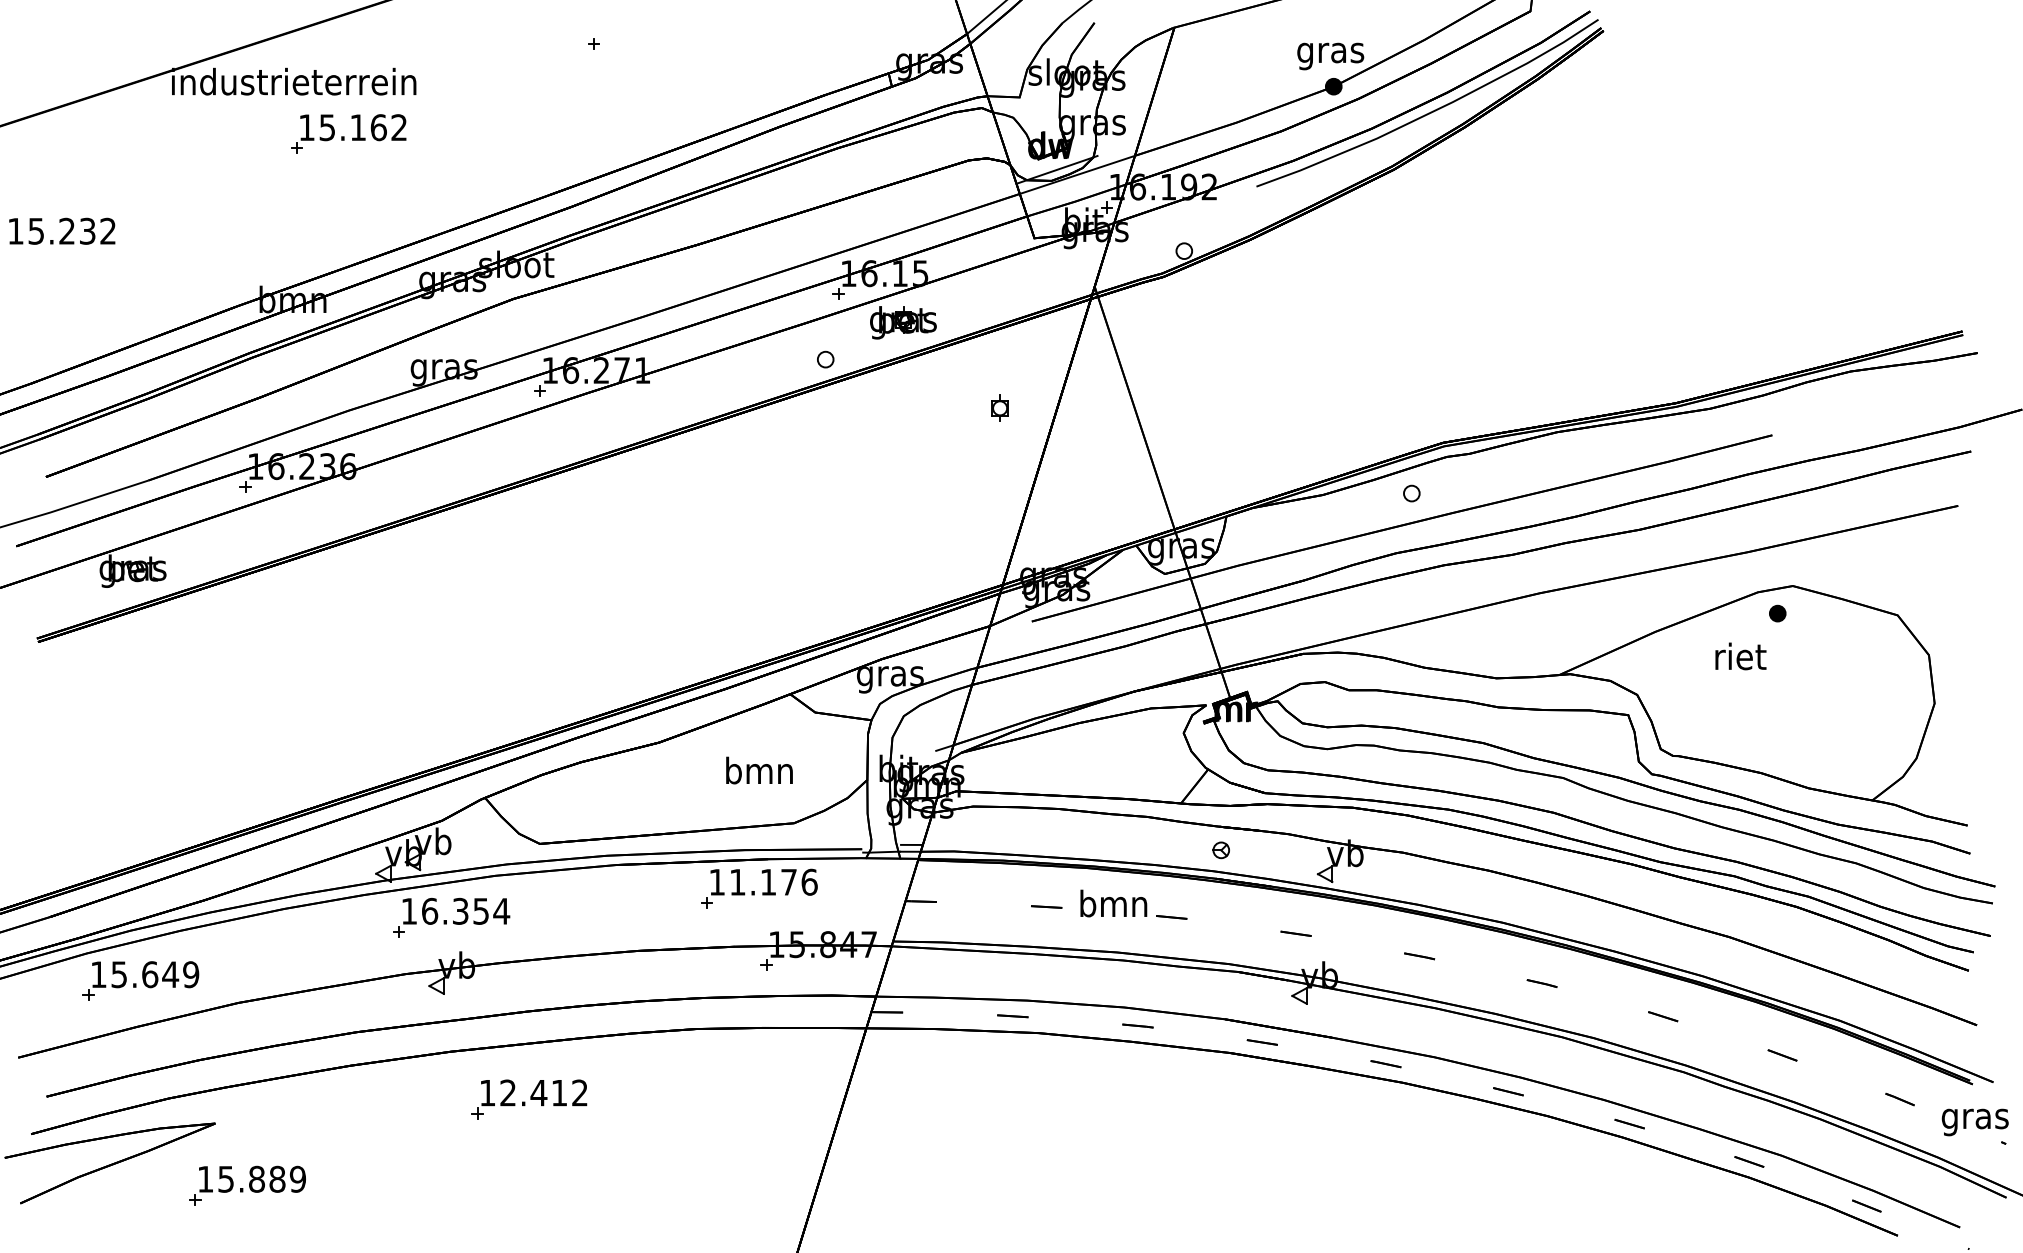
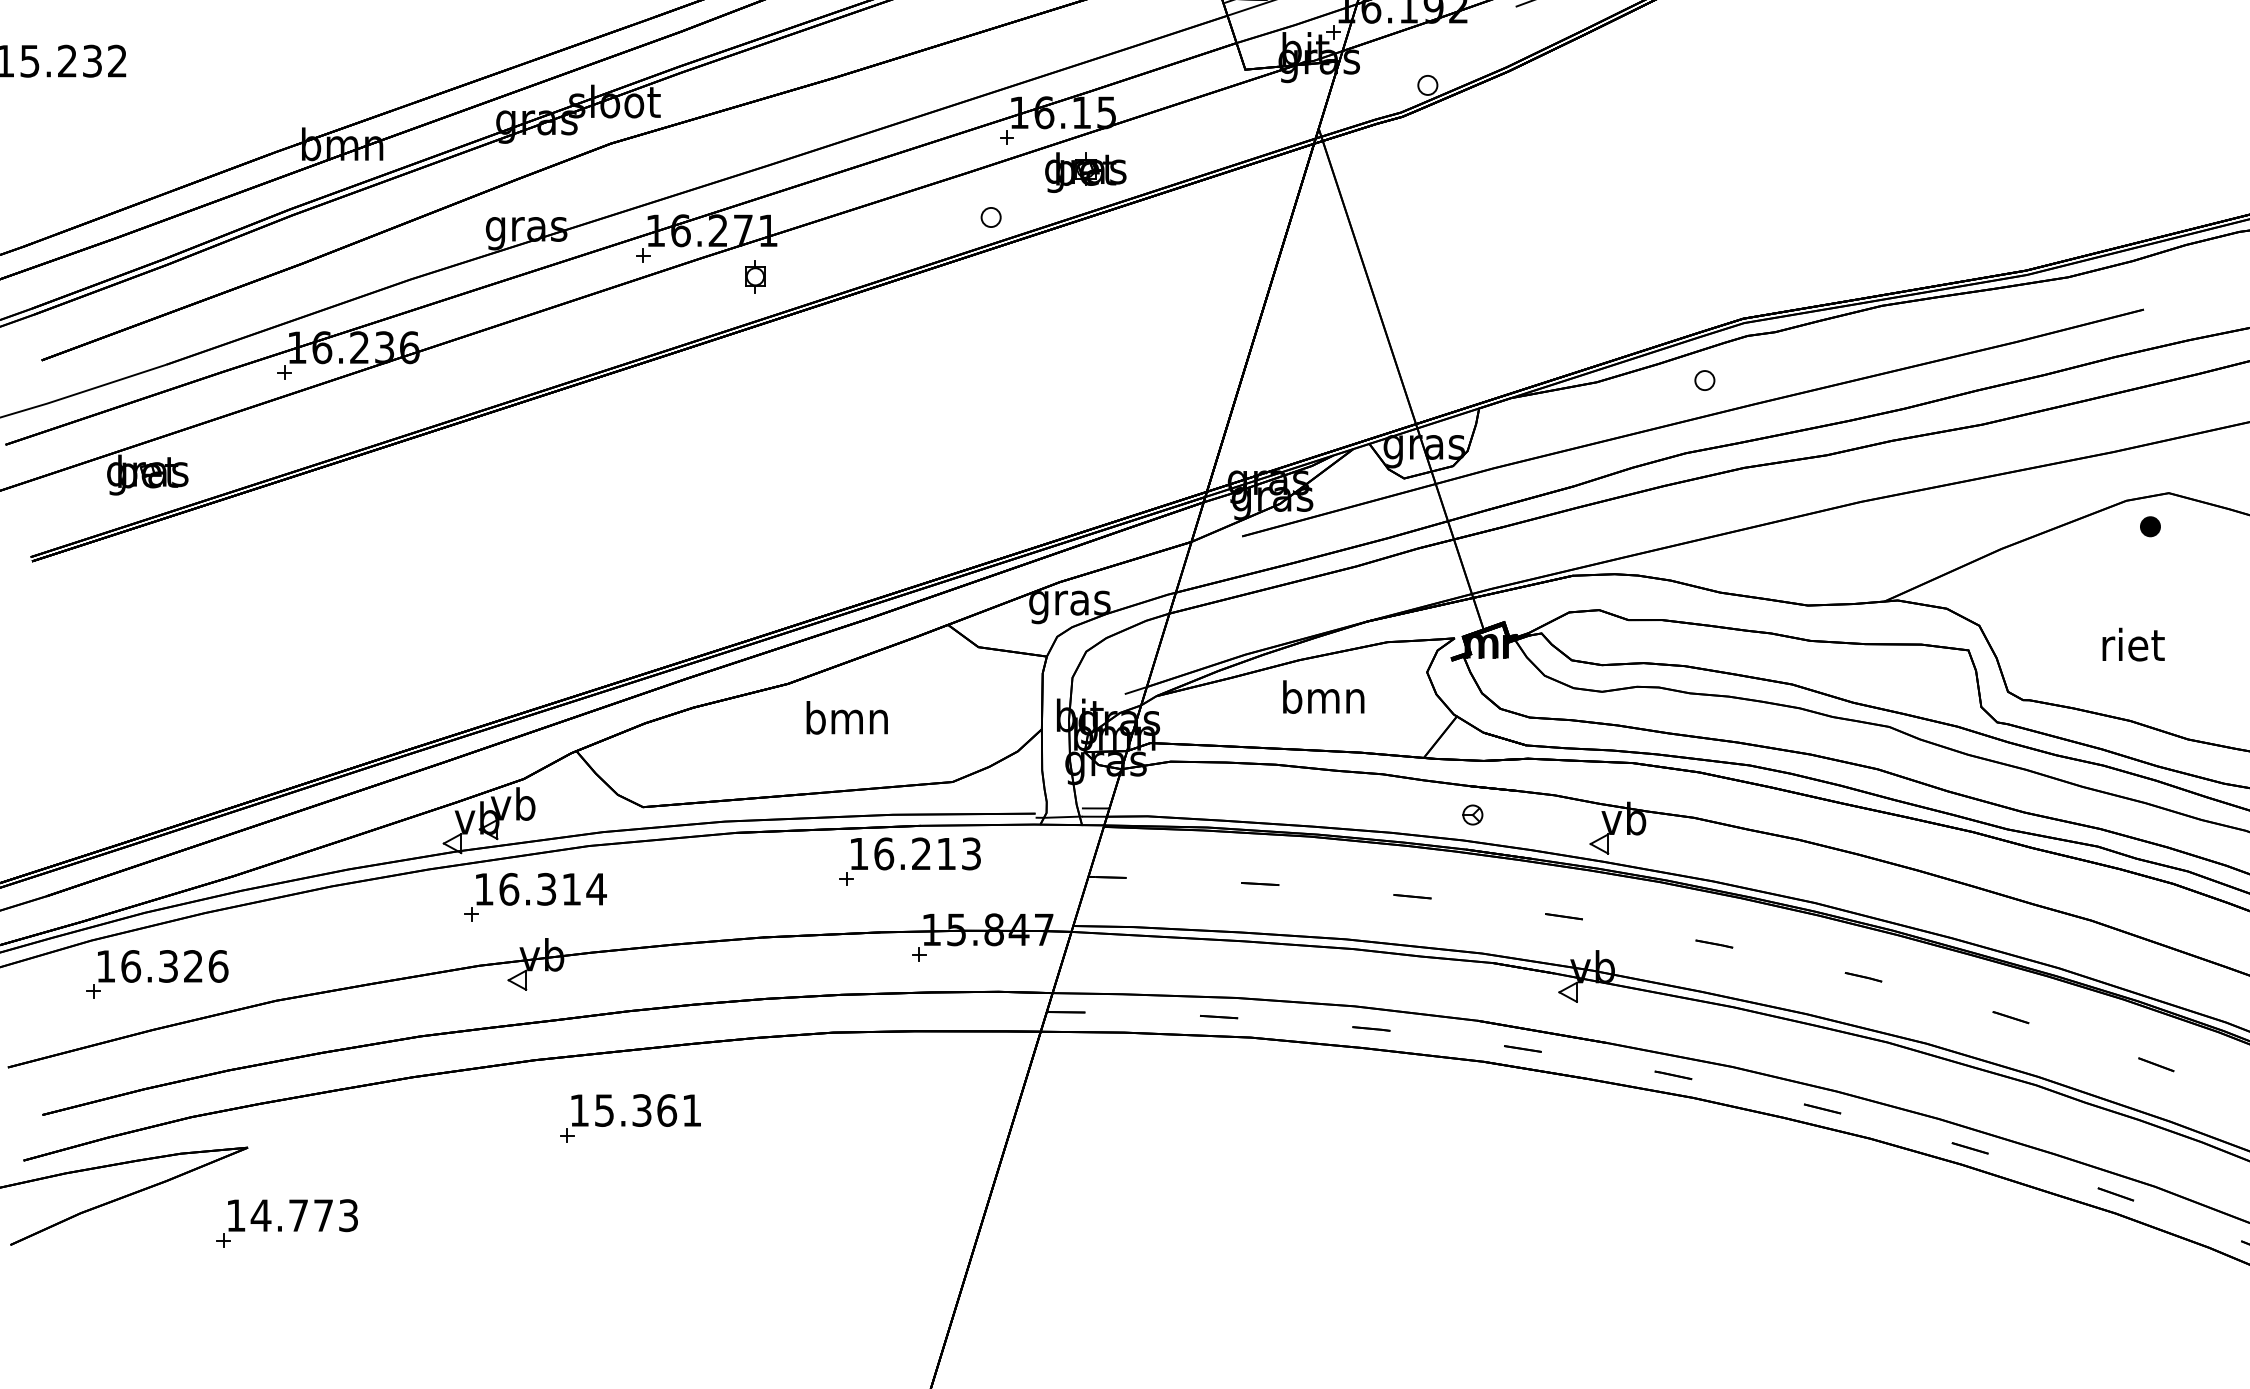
part: (999, 407) -> (754, 275), moved
text: (1740, 656) -> (2133, 644), moved
text: (759, 770) -> (847, 717), moved
text: (773, 881) -> (927, 852), 11.176 -> 16.213
text: (1113, 903) -> (1323, 697), moved
text: (480, 911) -> (570, 889), 16.354 -> 16.314
text: (155, 974) -> (175, 966), 15.649 -> 16.326
text: (543, 1092) -> (647, 1109), 12.412 -> 15.361
text: (261, 1178) -> (304, 1214), 15.889 -> 14.773

